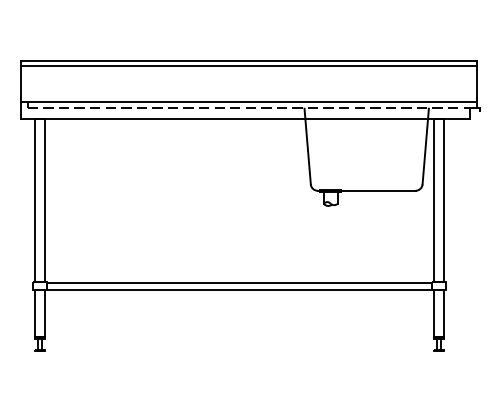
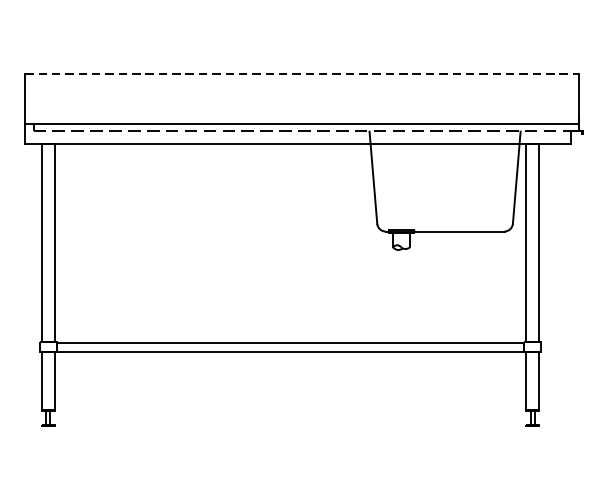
line: (249, 60) -> (302, 73), solid -> dashed
line: (248, 66) -> (301, 80), removed

